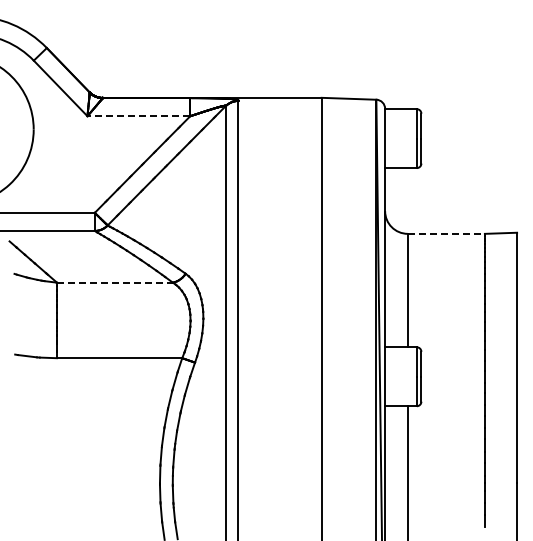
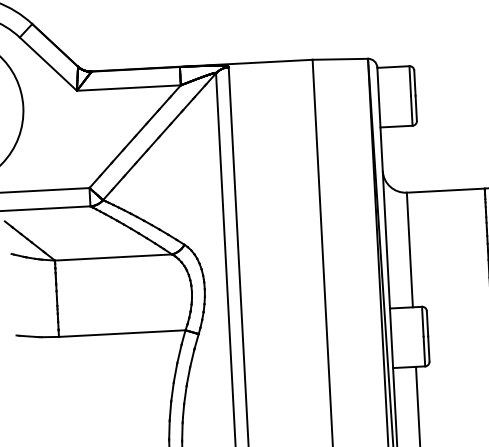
line: (138, 116) -> (128, 88), dashed -> solid
line: (446, 233) -> (445, 190), dashed -> solid
line: (114, 282) -> (113, 257), dashed -> solid

